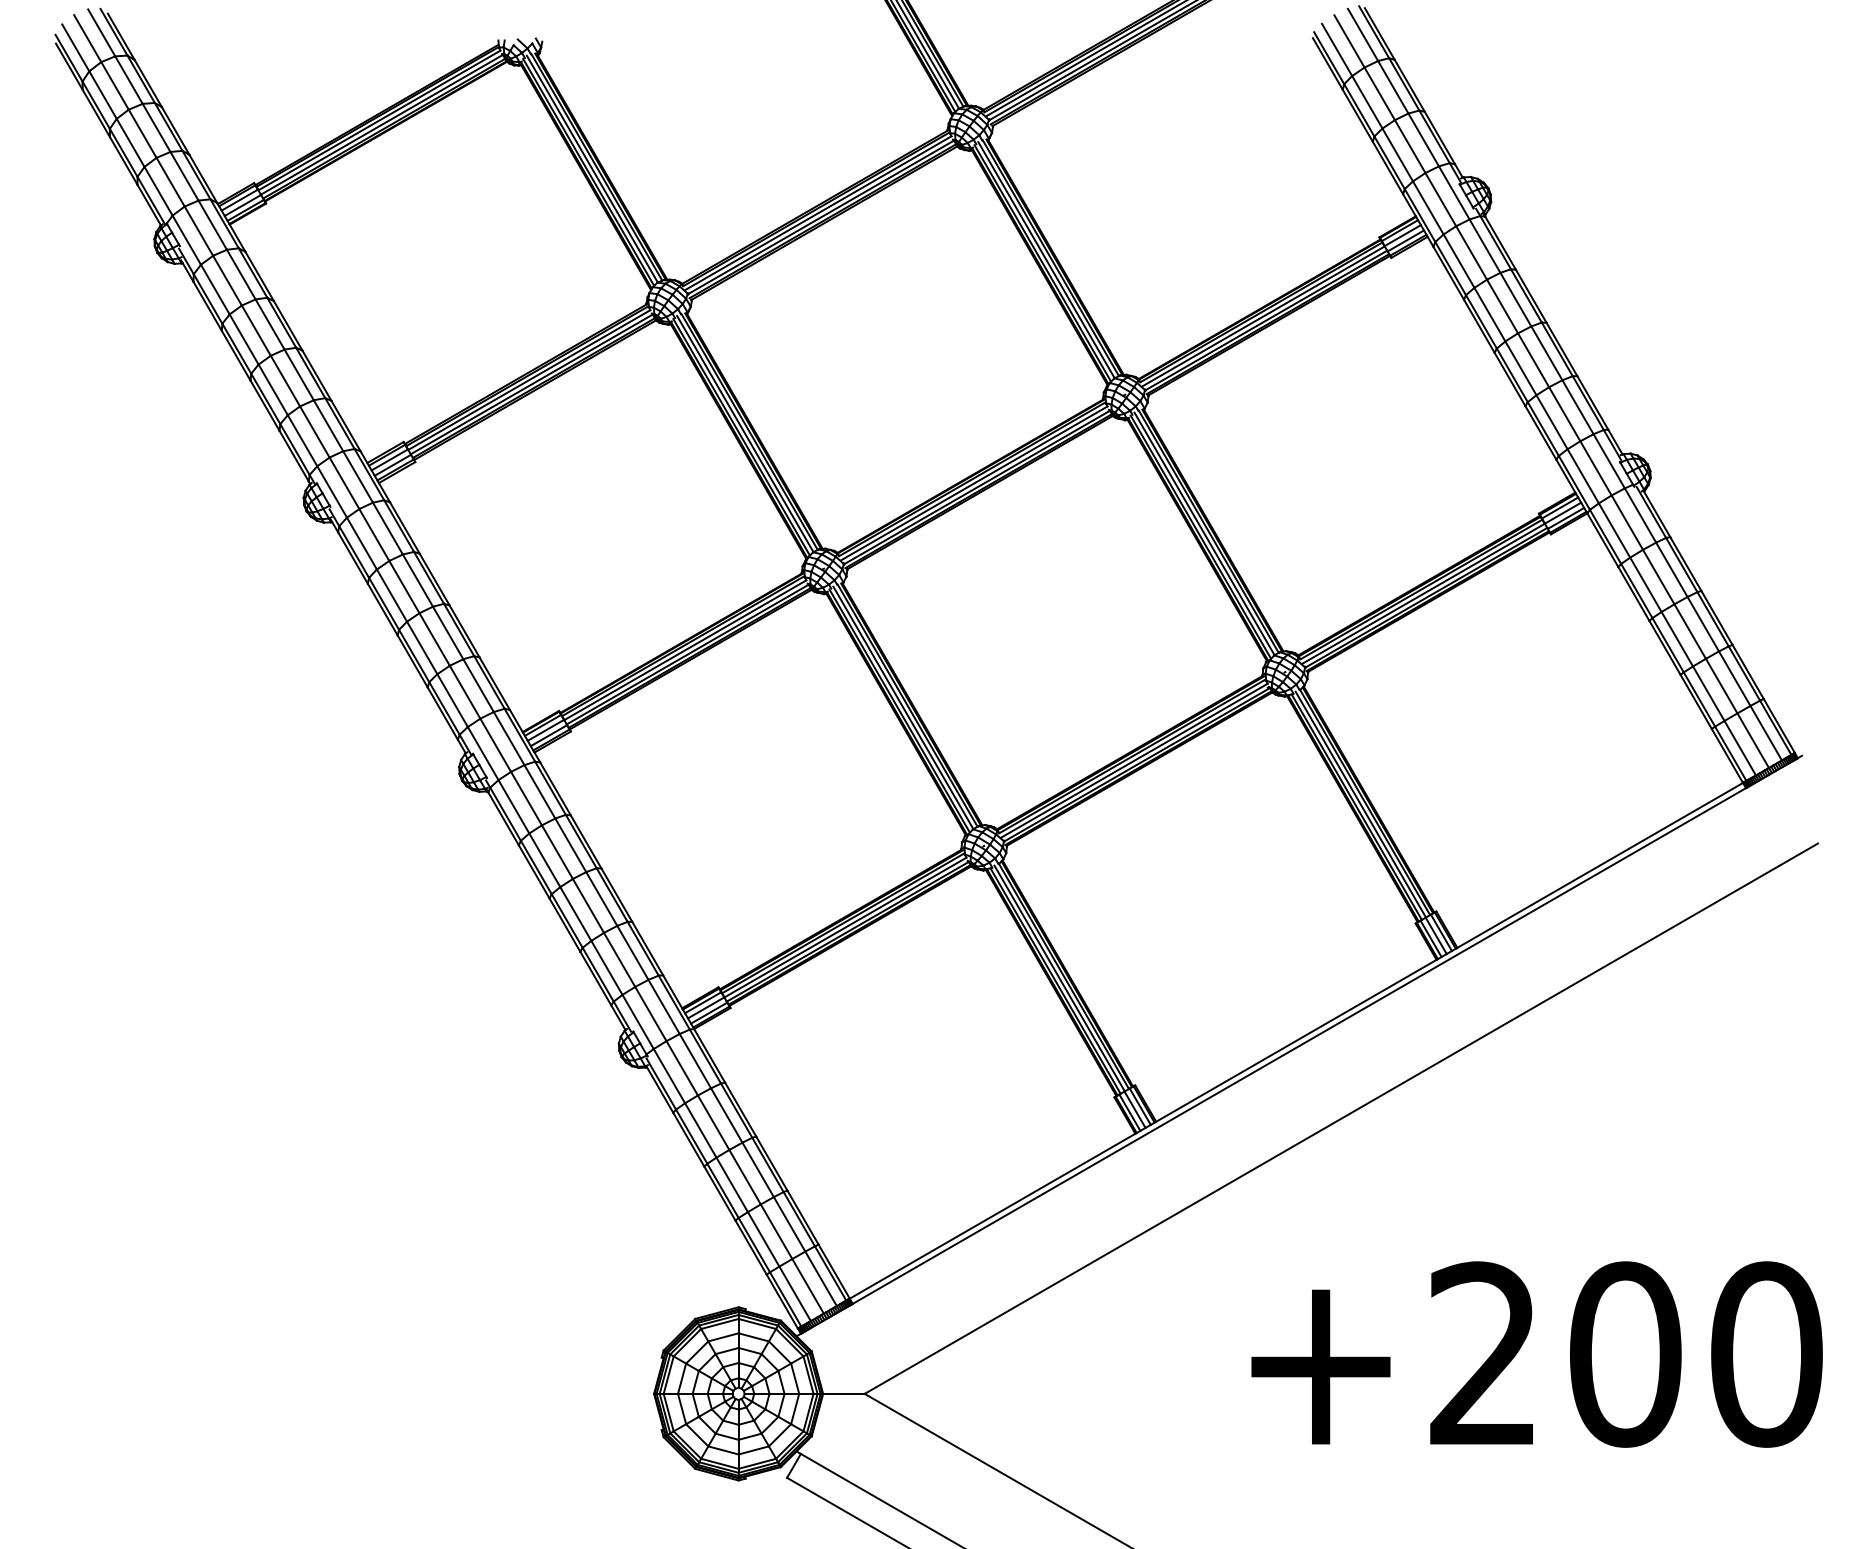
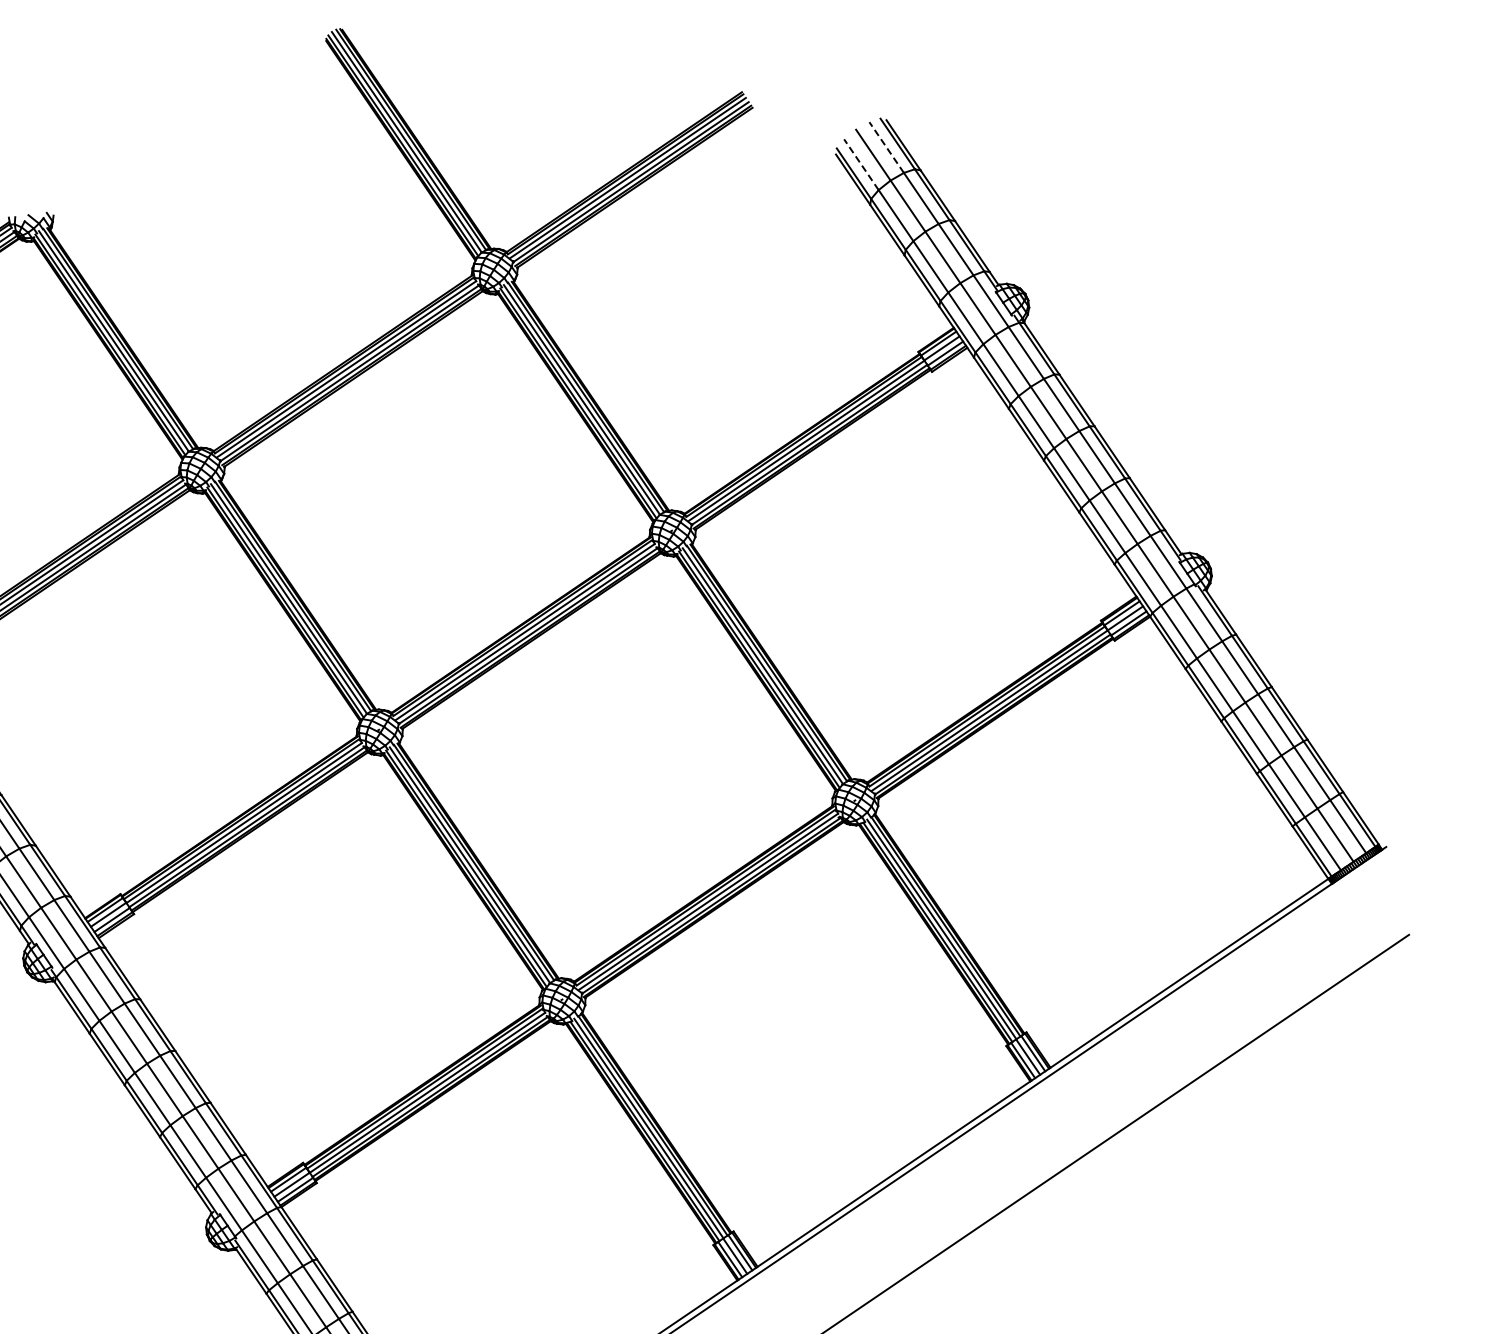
line: (1362, 34) -> (886, 147), solid -> dashed
line: (1336, 49) -> (860, 164), solid -> dashed

